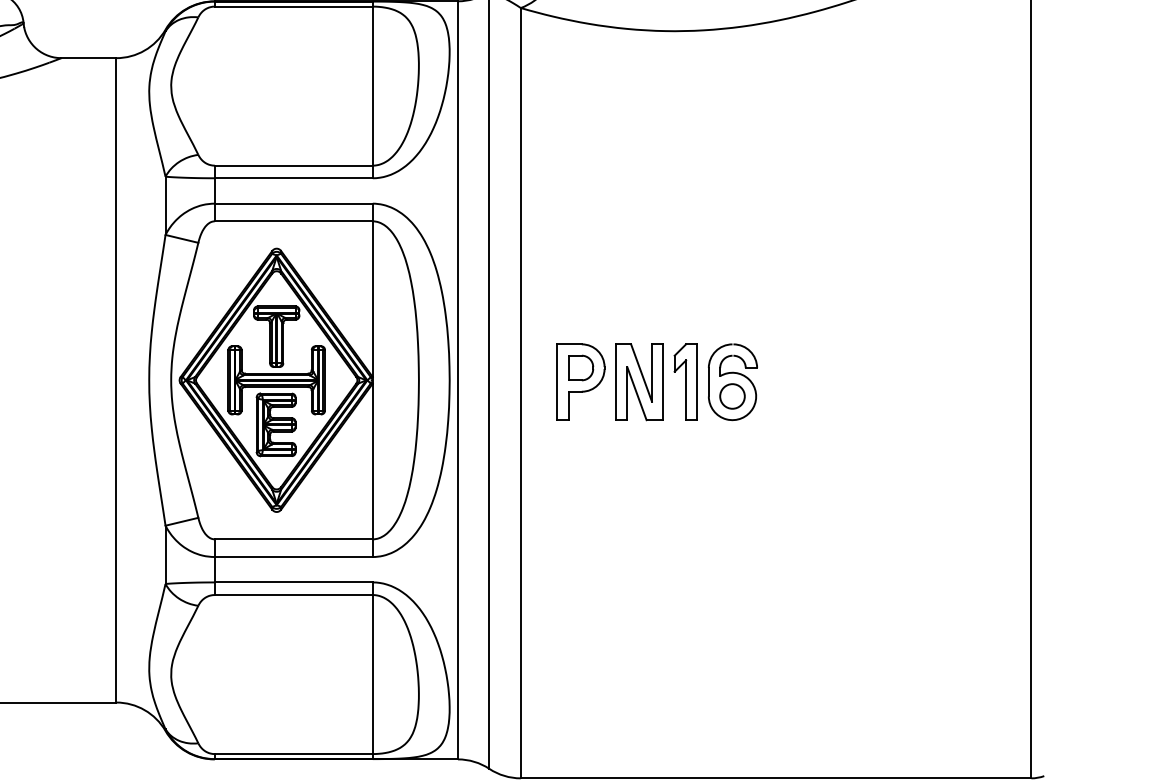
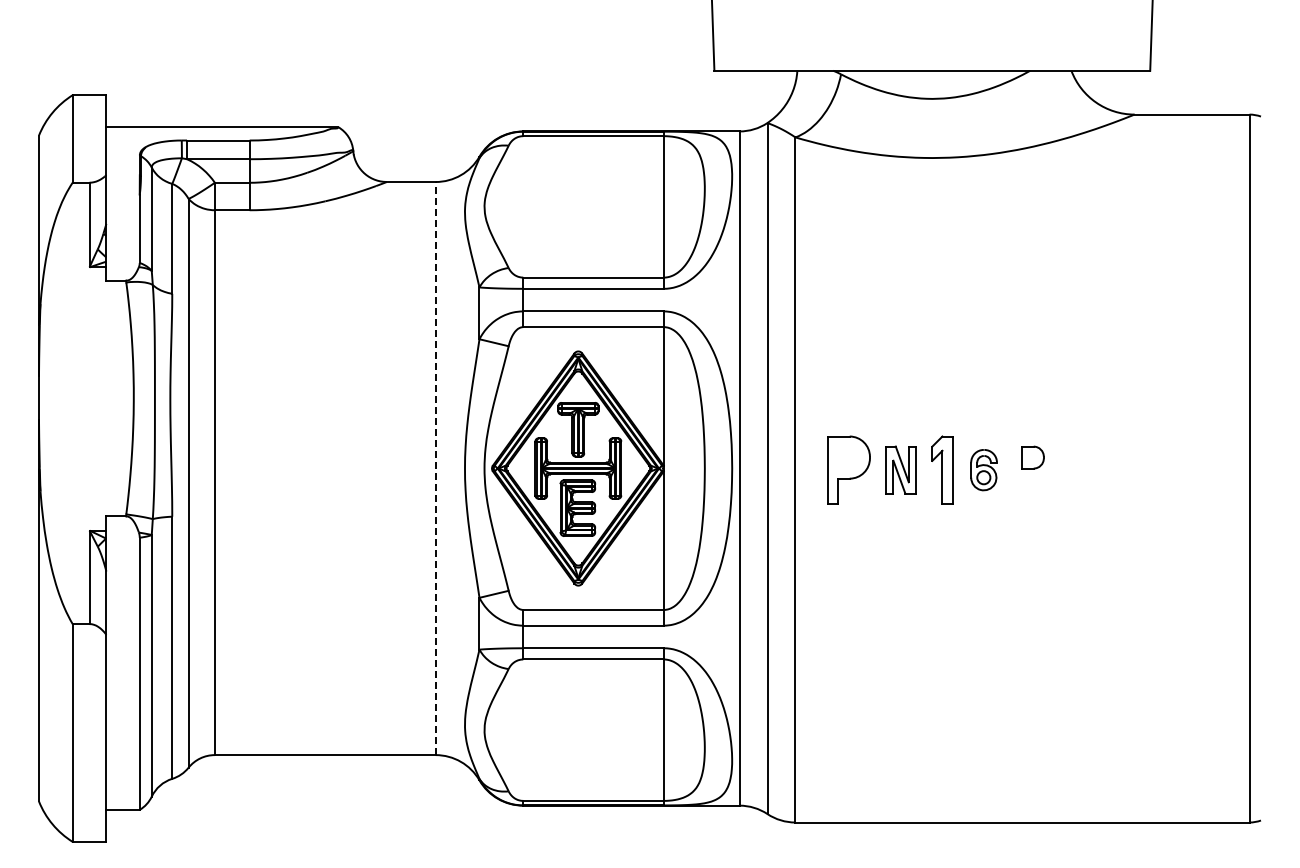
part: (580, 367) -> (1032, 457), moved
line: (116, 380) -> (435, 468), solid -> dashed
part: (638, 381) -> (900, 469), size x0.7
part: (732, 381) -> (983, 469), size x0.6

